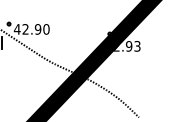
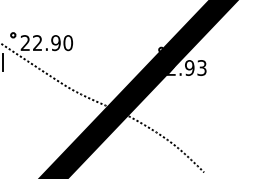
text: (16, 29) -> (24, 43), 42.90 -> 22.90

